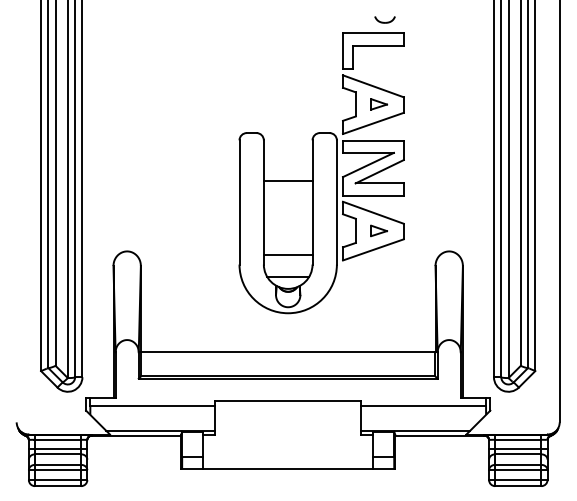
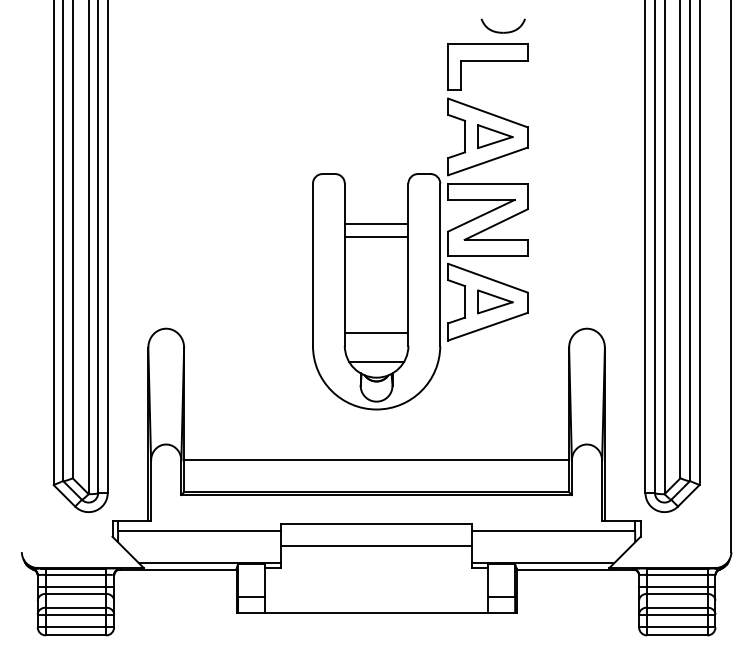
part: (384, 19) -> (502, 25), size x1.67
part: (379, 104) -> (495, 136), size x1.67
line: (288, 170) -> (376, 223), added
part: (379, 230) -> (495, 301), size x1.67
line: (288, 418) -> (376, 546), added

